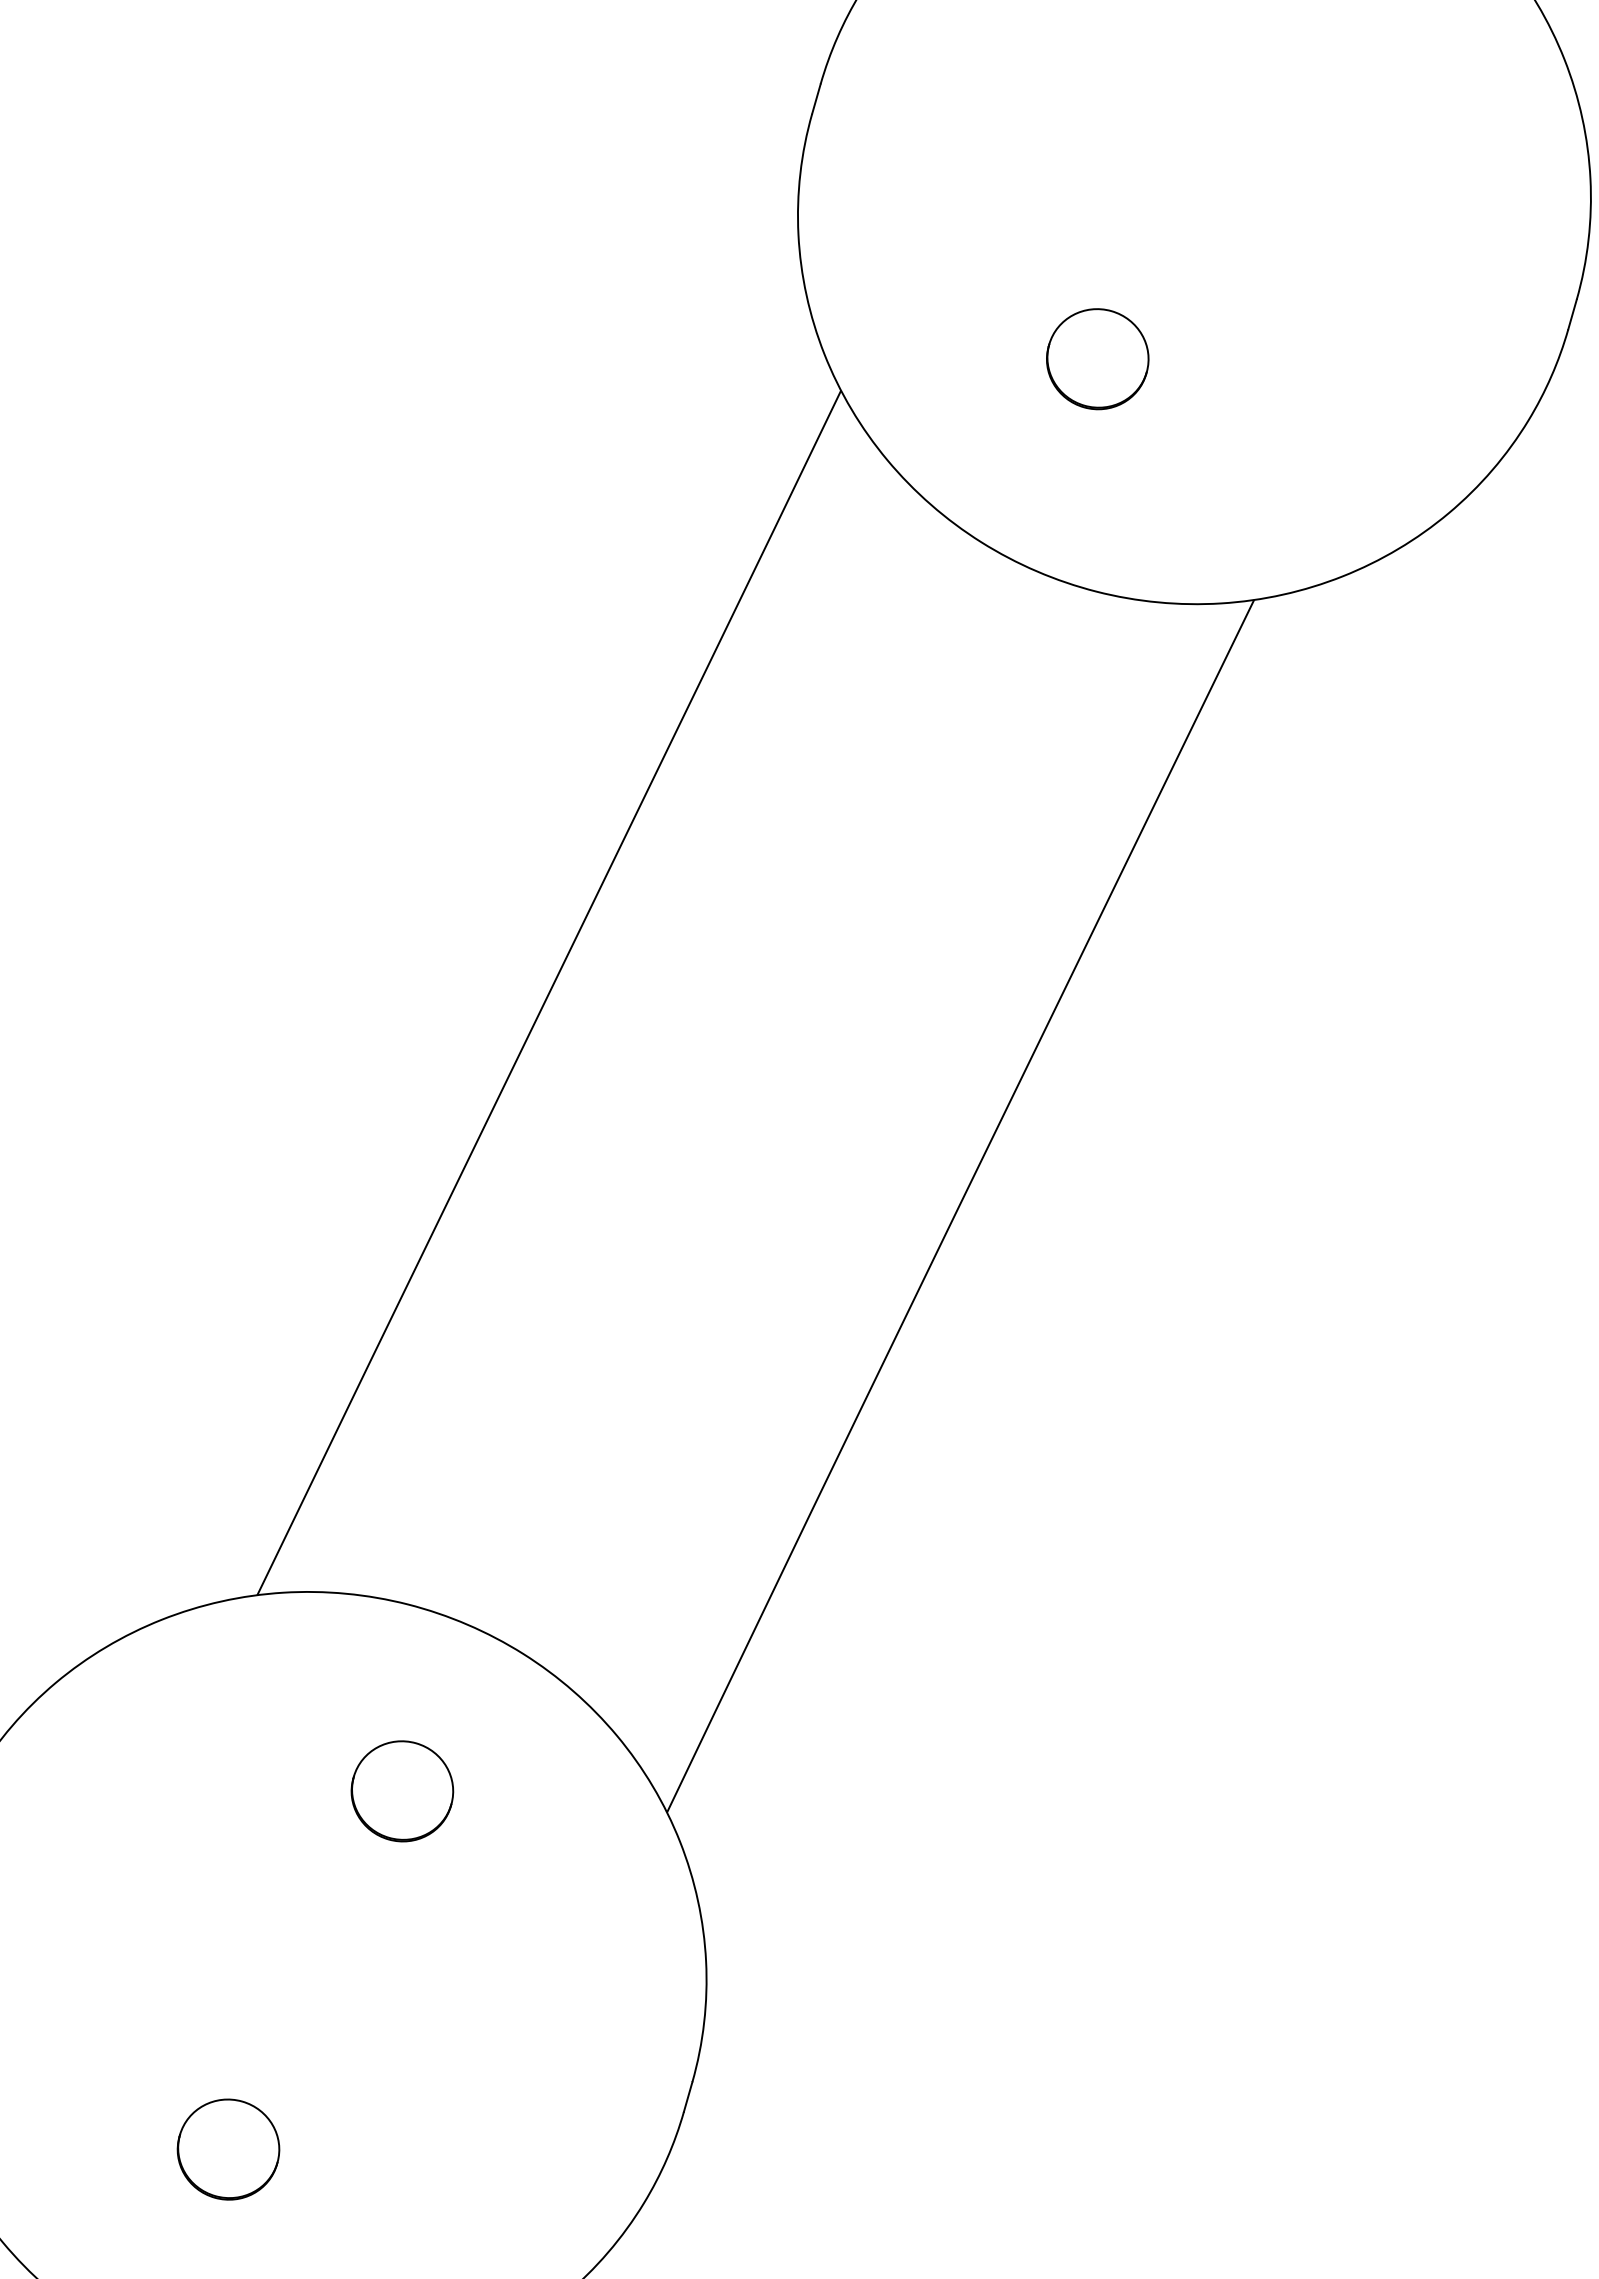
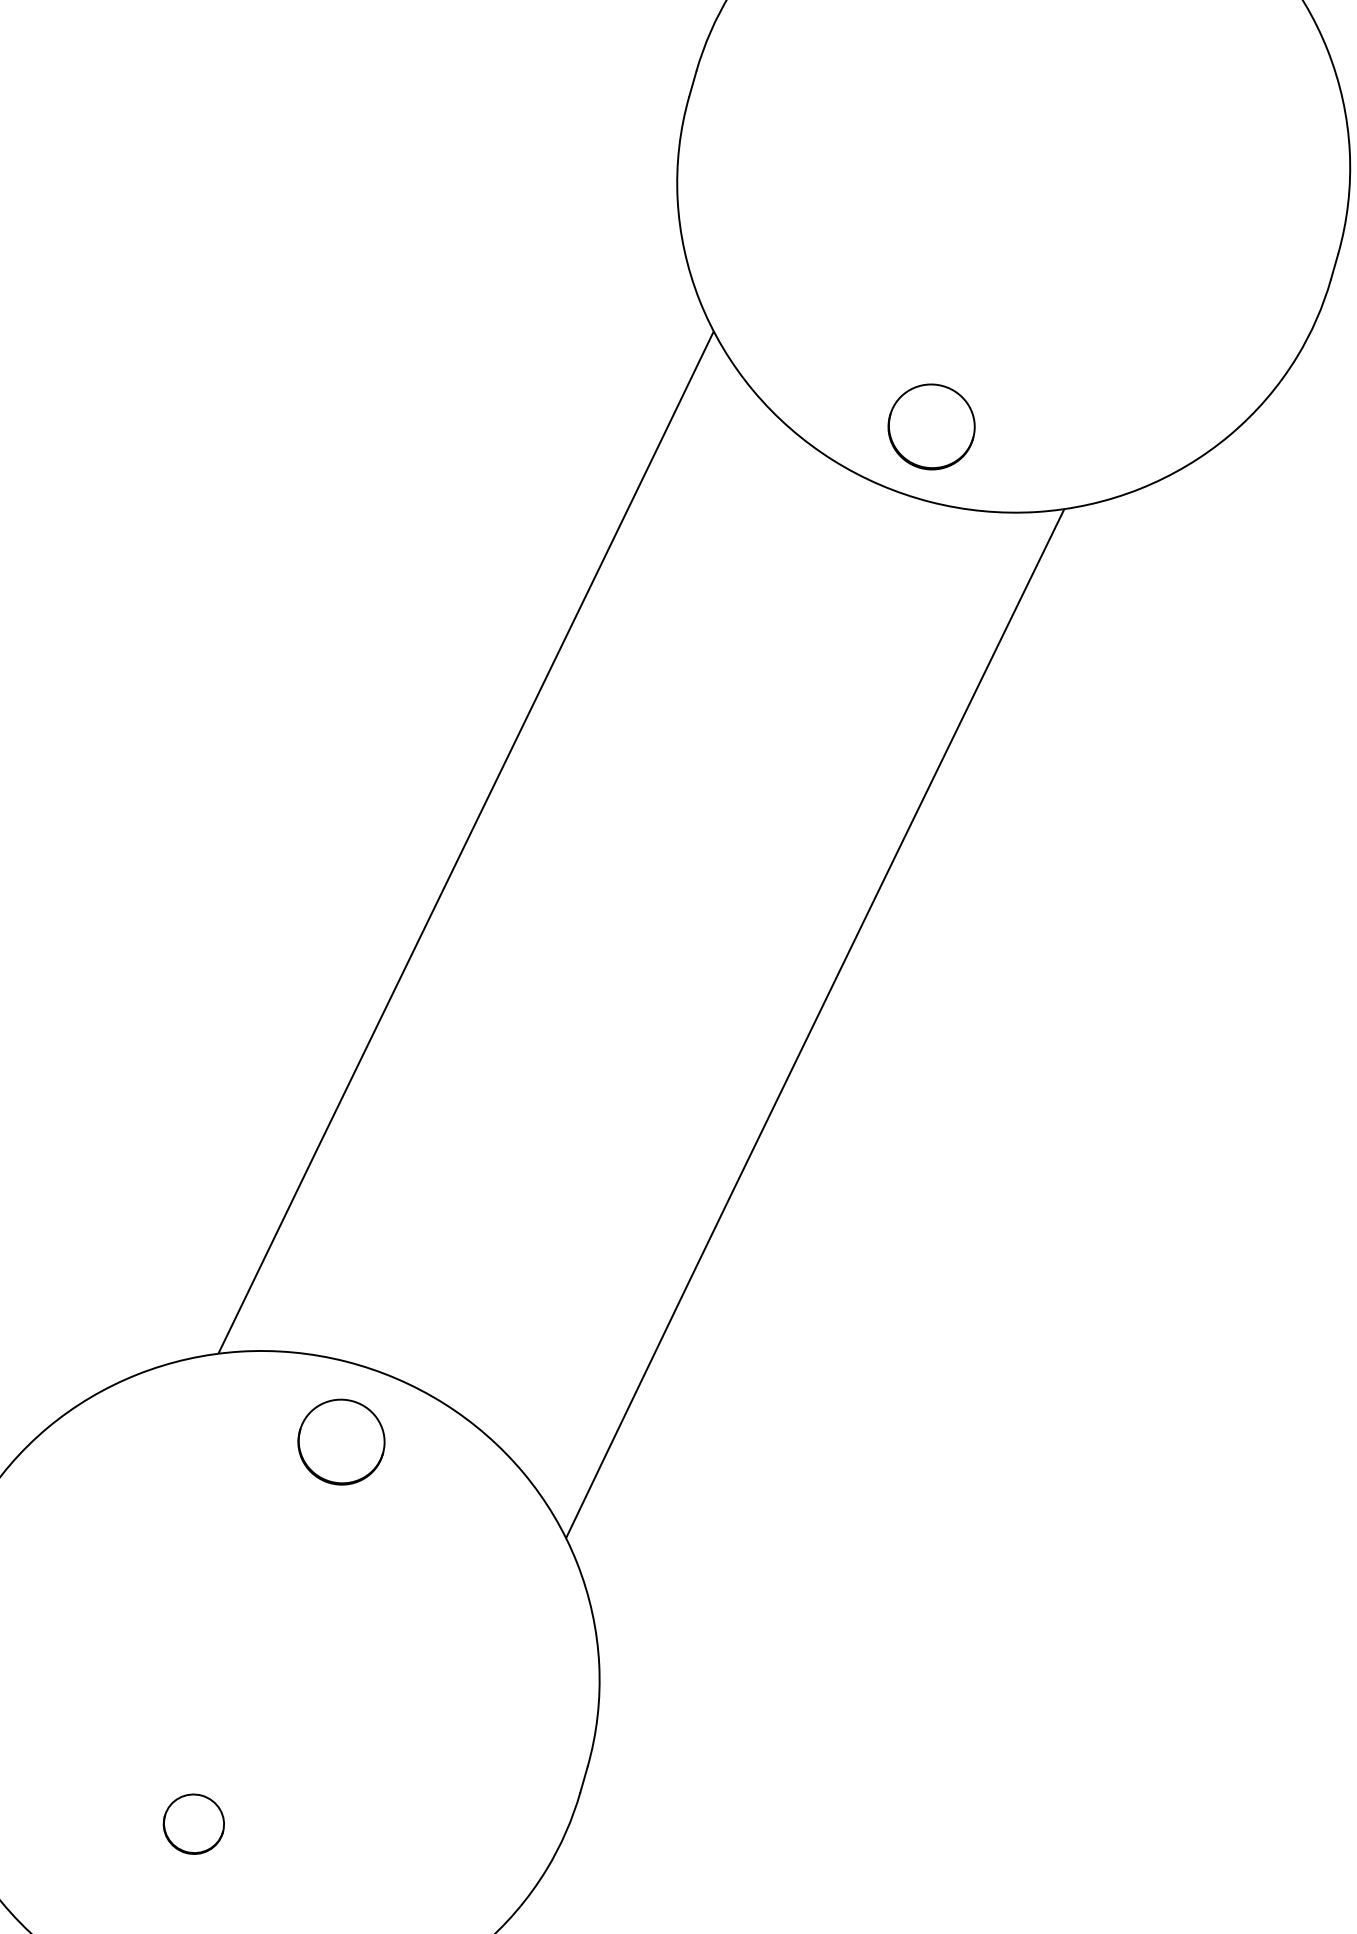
part: (1097, 359) -> (931, 427), moved
part: (402, 1791) -> (341, 1442), moved
part: (228, 2149) -> (193, 1824), size x0.7

